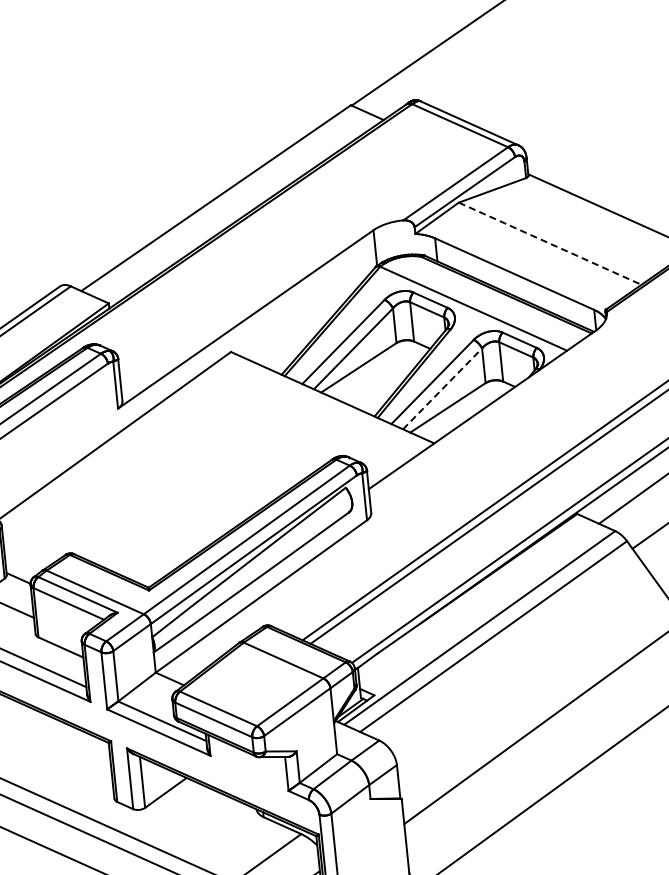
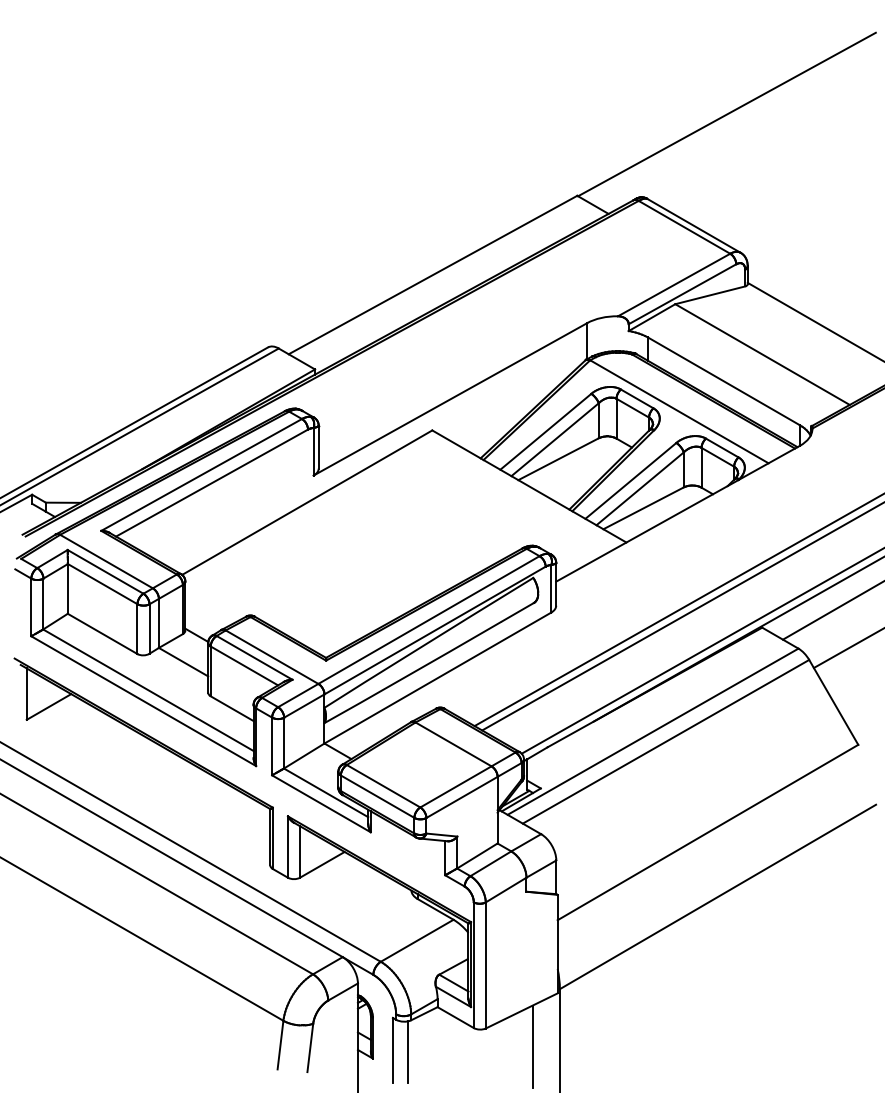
line: (550, 243) -> (762, 354), dashed -> solid
line: (442, 388) -> (640, 488), dashed -> solid

